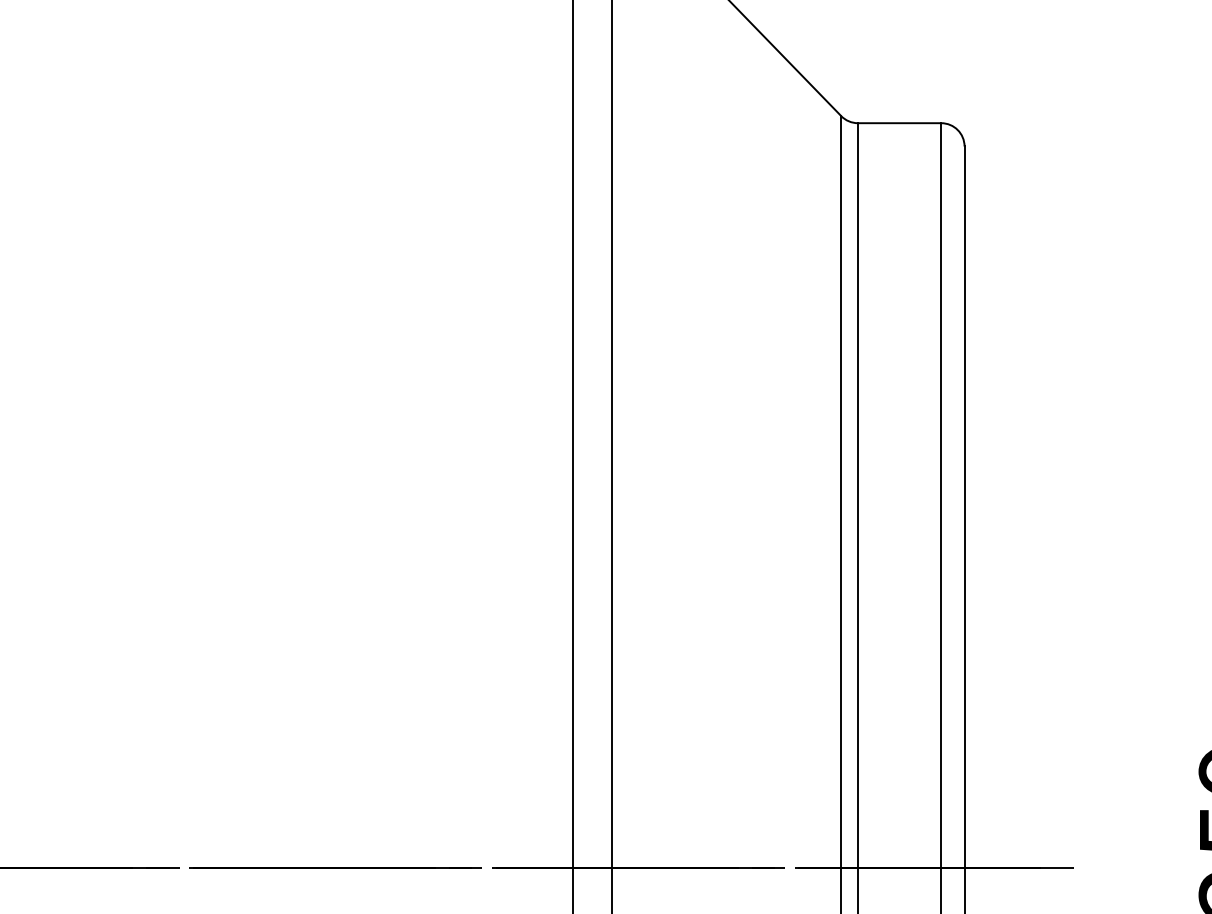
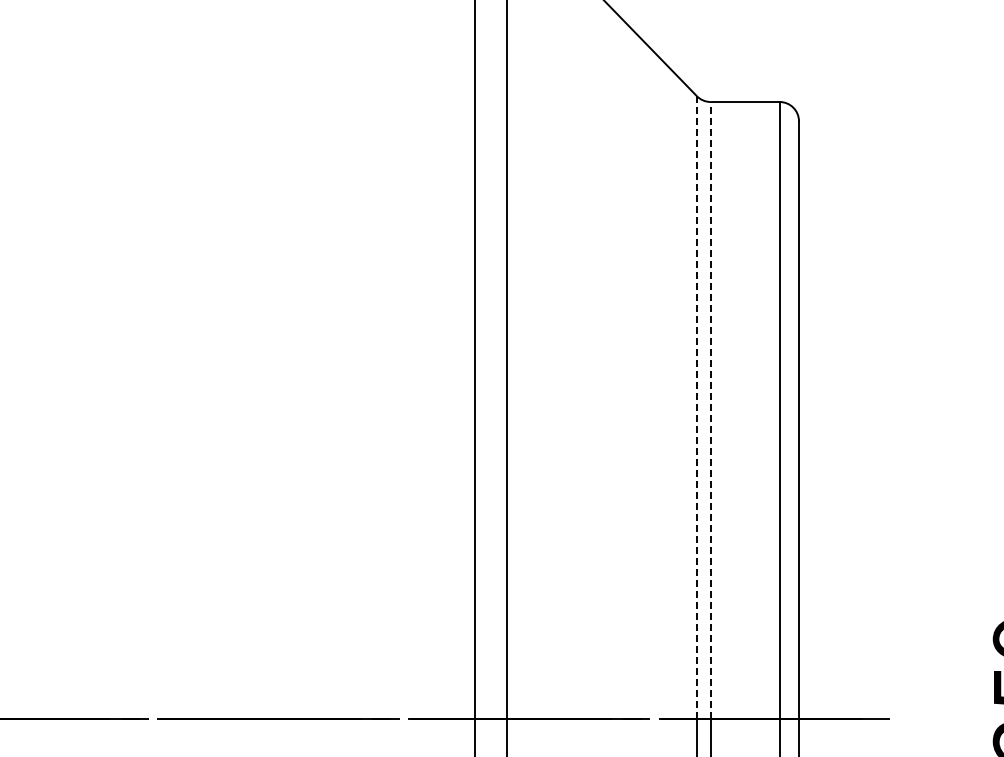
line: (840, 492) -> (696, 407), solid -> dashed
line: (857, 495) -> (710, 410), solid -> dashed

